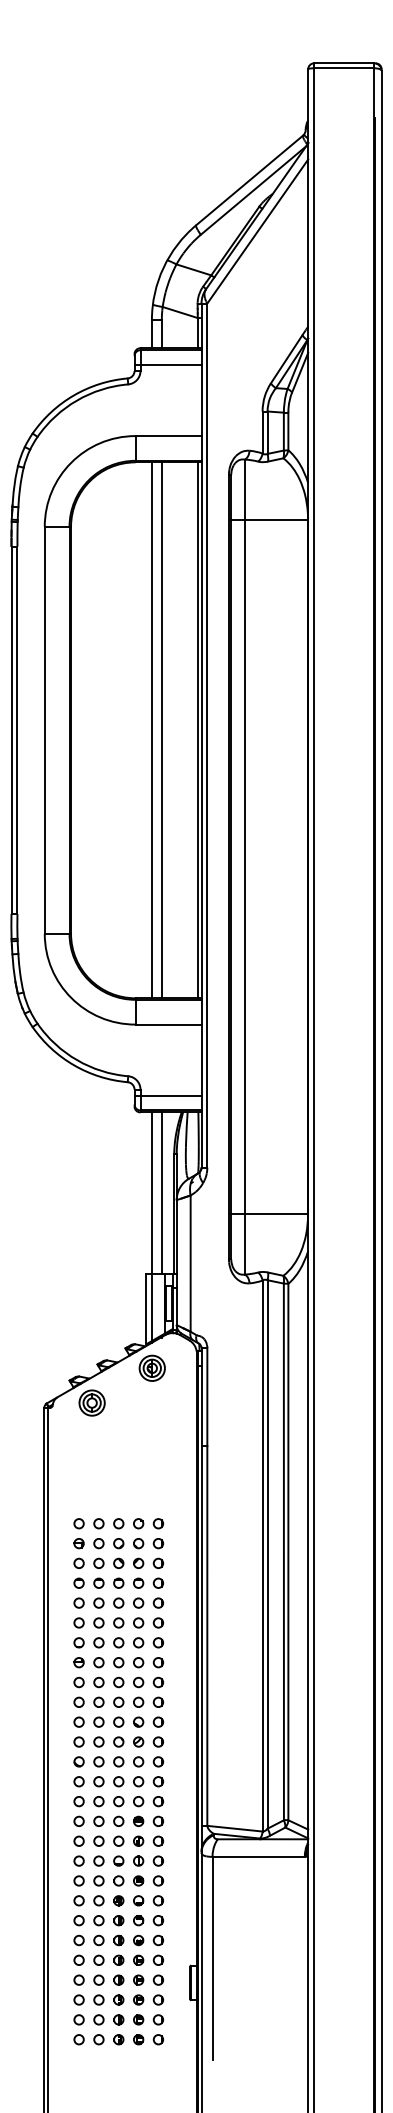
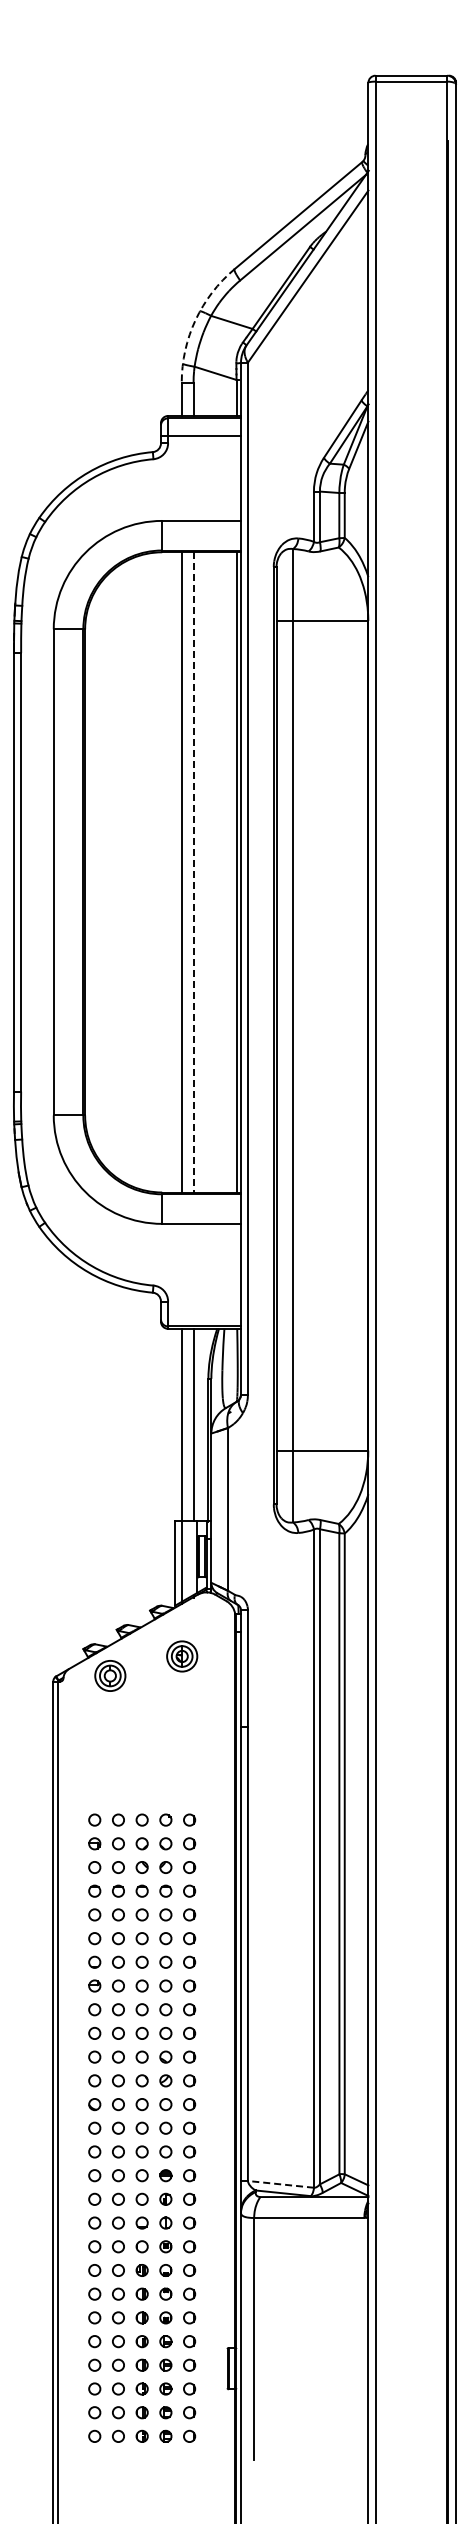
arc: (163, 268) -> (195, 320), solid -> dashed
line: (161, 730) -> (193, 872), solid -> dashed
line: (168, 1095) -> (201, 1308), removed
part: (152, 1368) -> (182, 1656), moved
line: (234, 1828) -> (280, 2184), solid -> dashed

